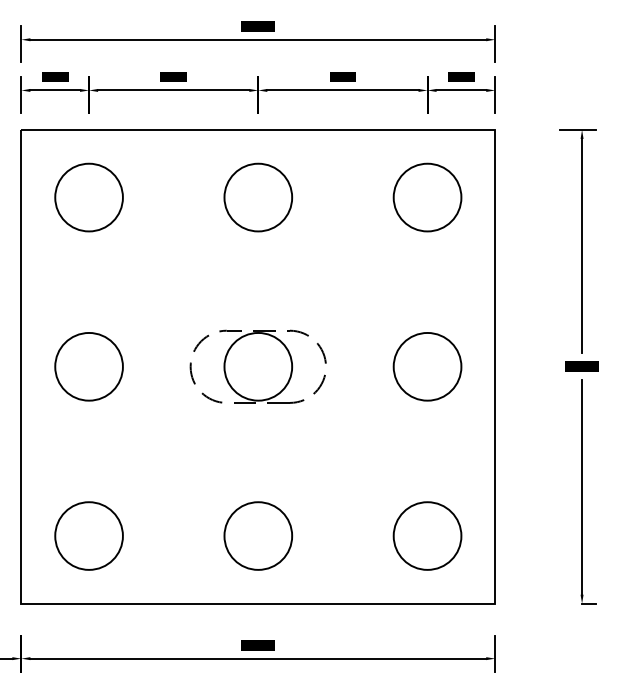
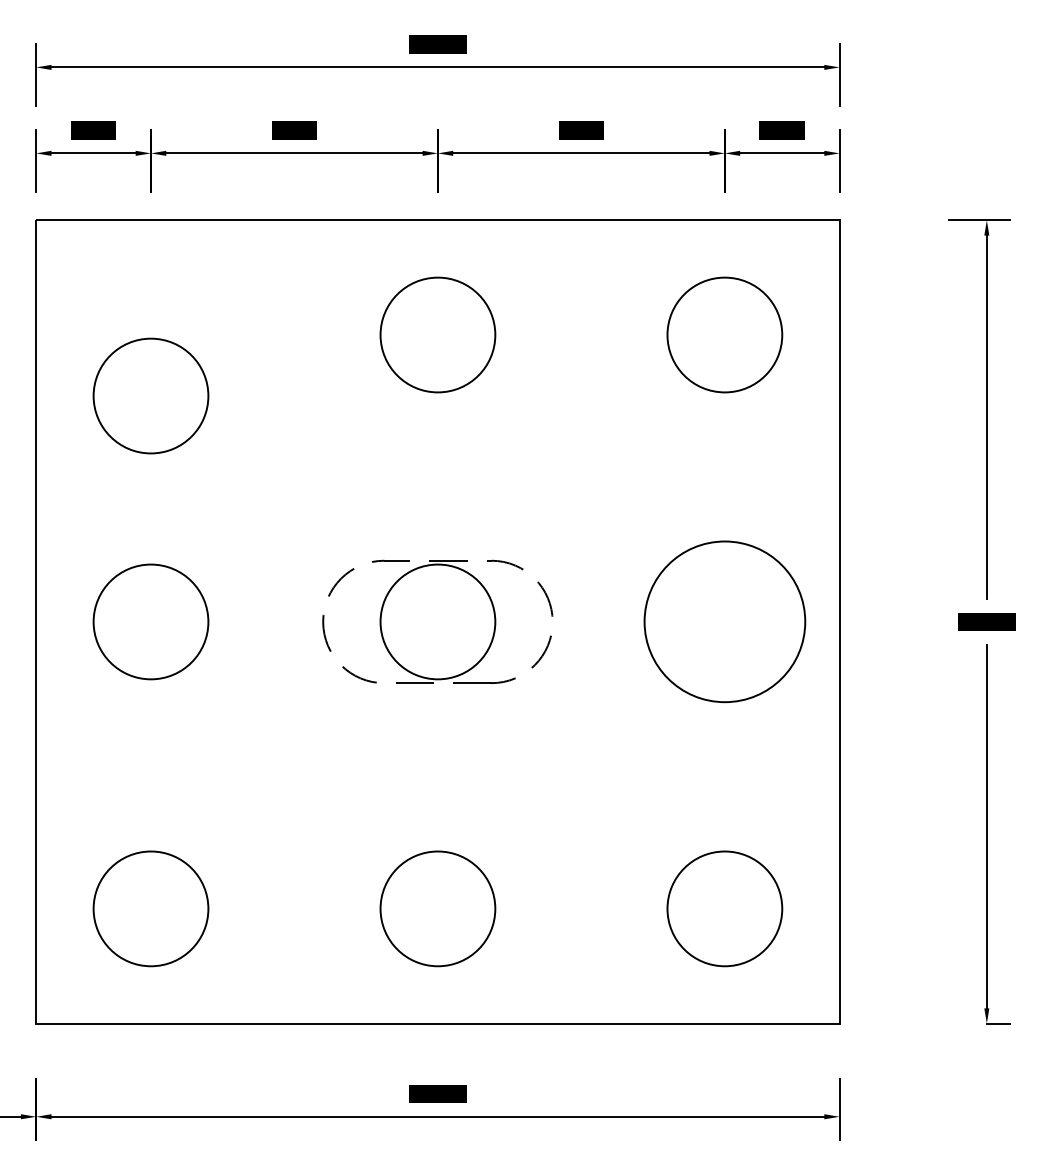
circle: (88, 197) -> (149, 395), moved
circle: (427, 366) -> (724, 621), size x1.4

